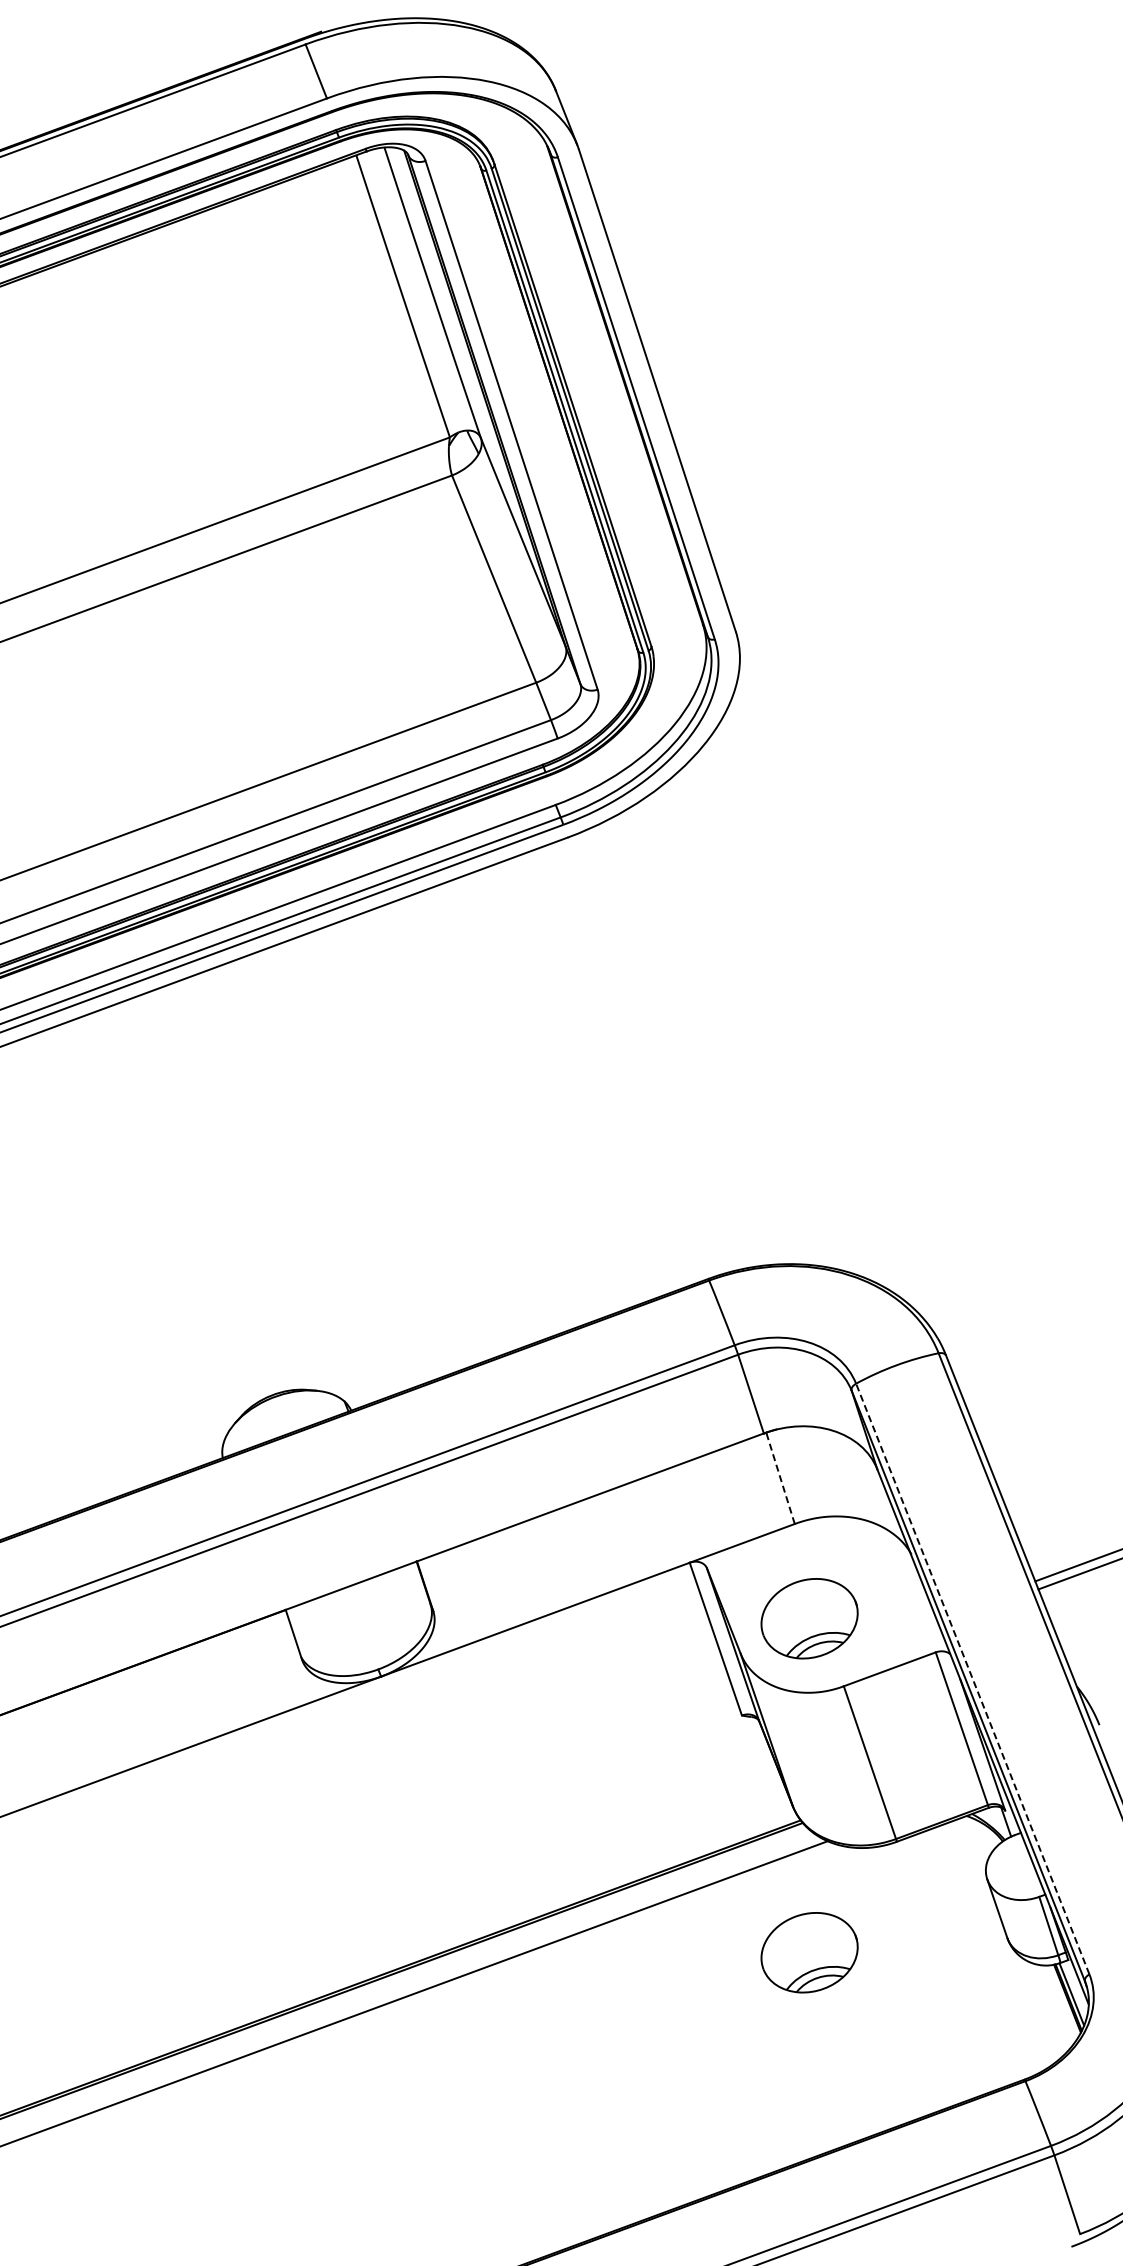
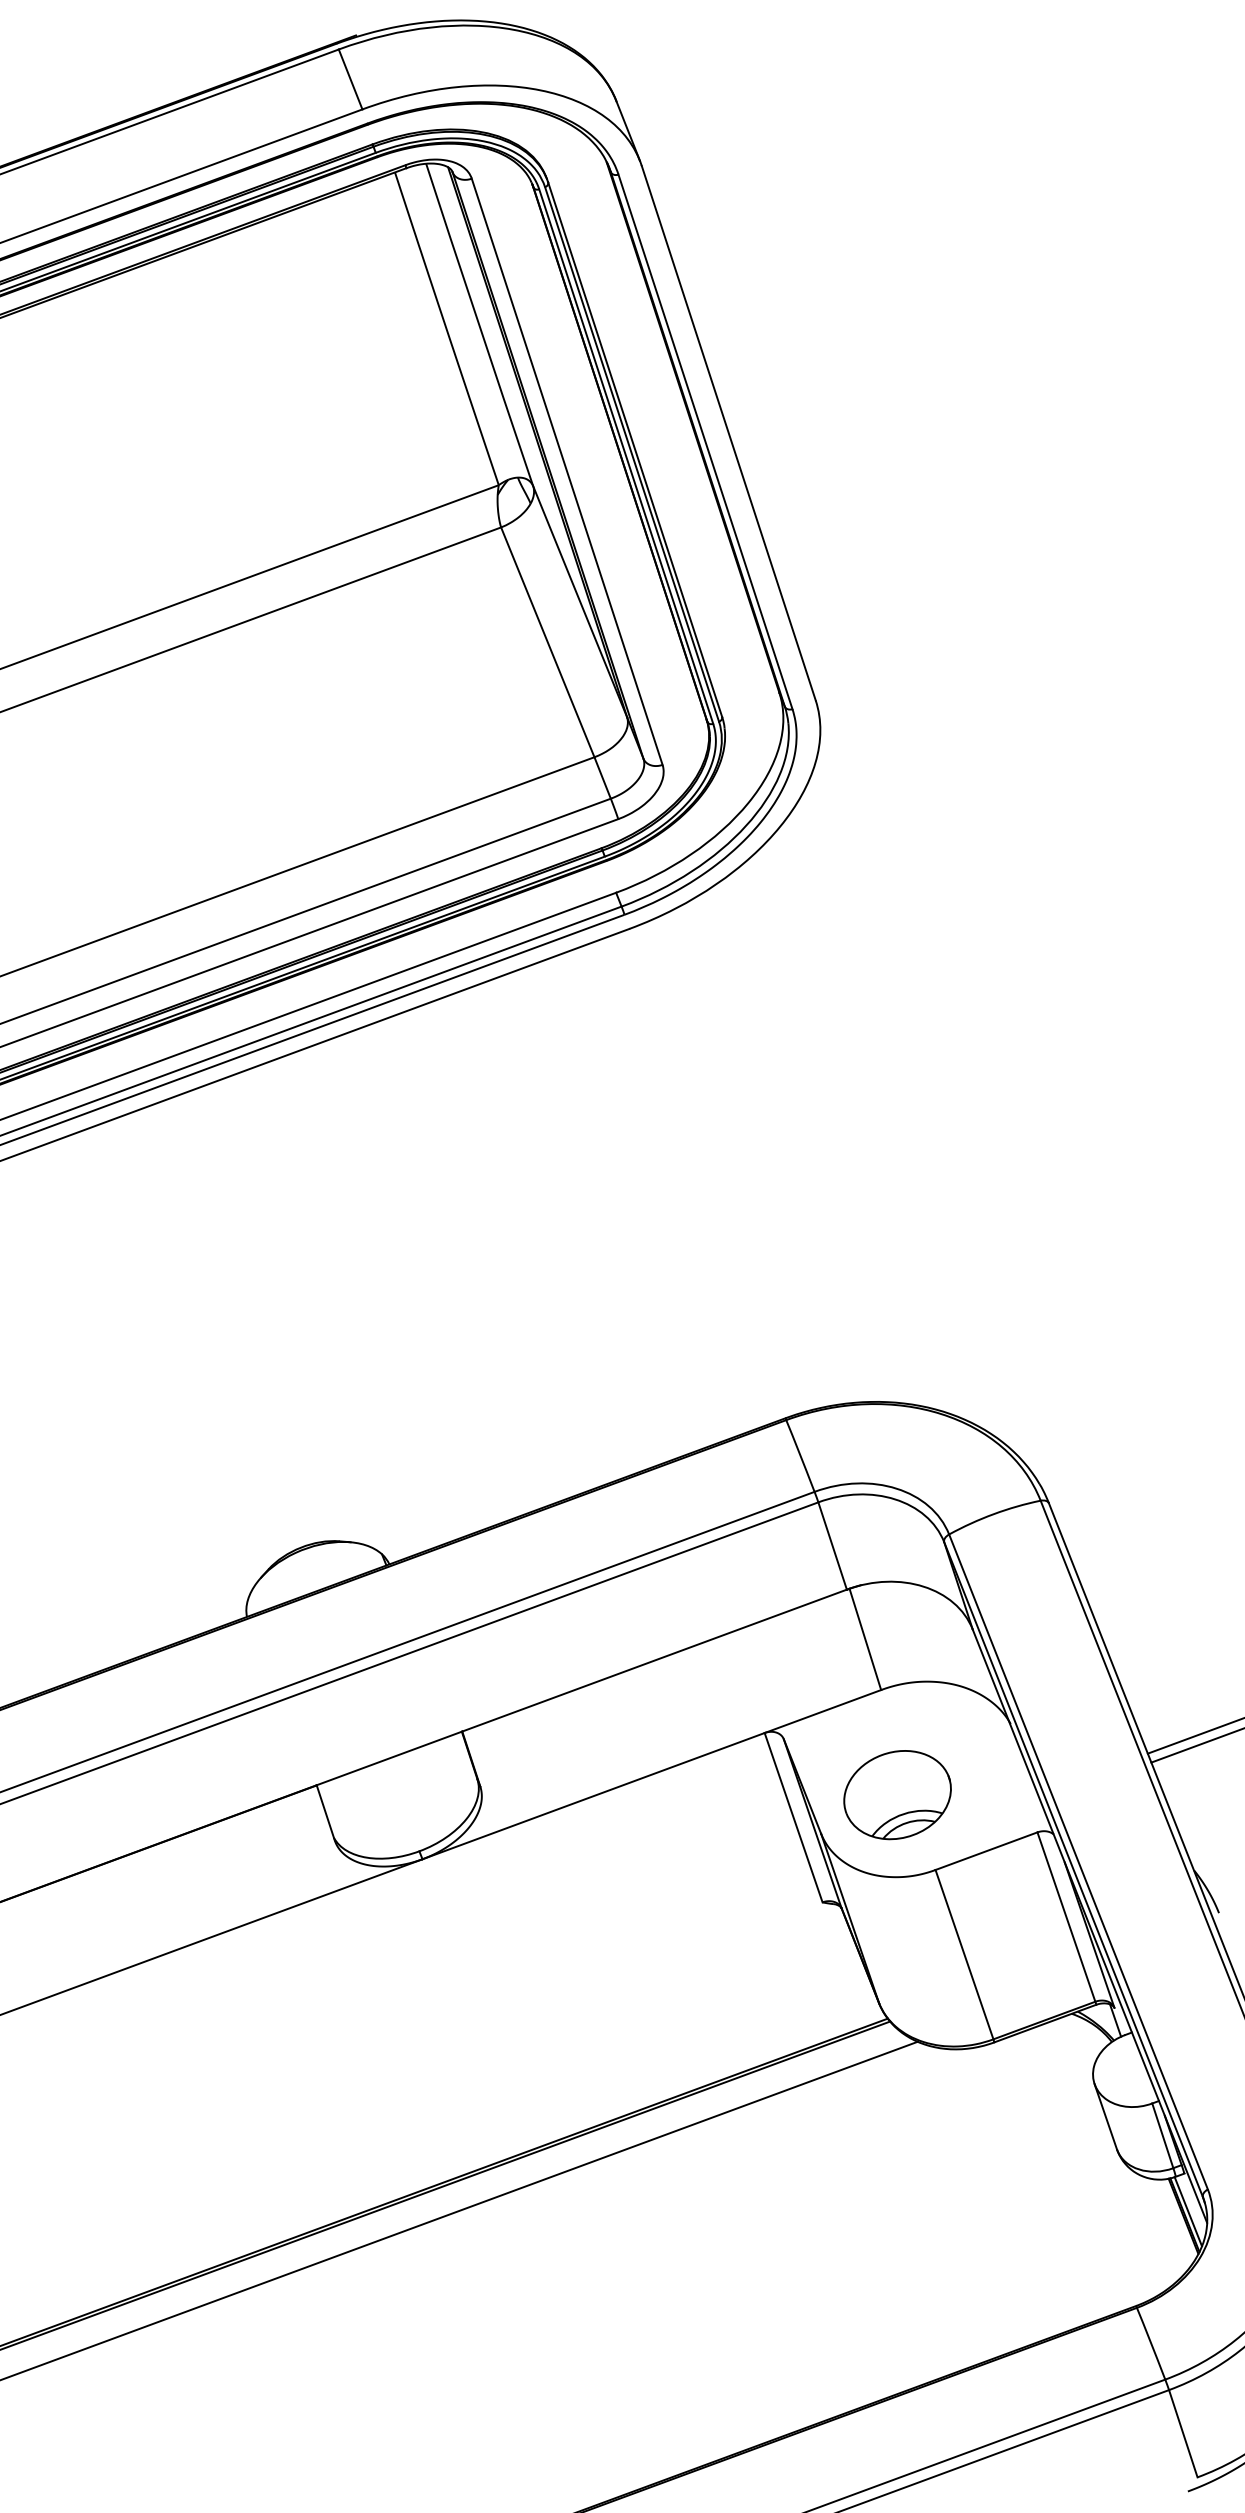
line: (780, 1478) -> (865, 1639), dashed -> solid
line: (972, 1679) -> (1078, 1862), dashed -> solid
part: (809, 1952) -> (897, 2165), removed

